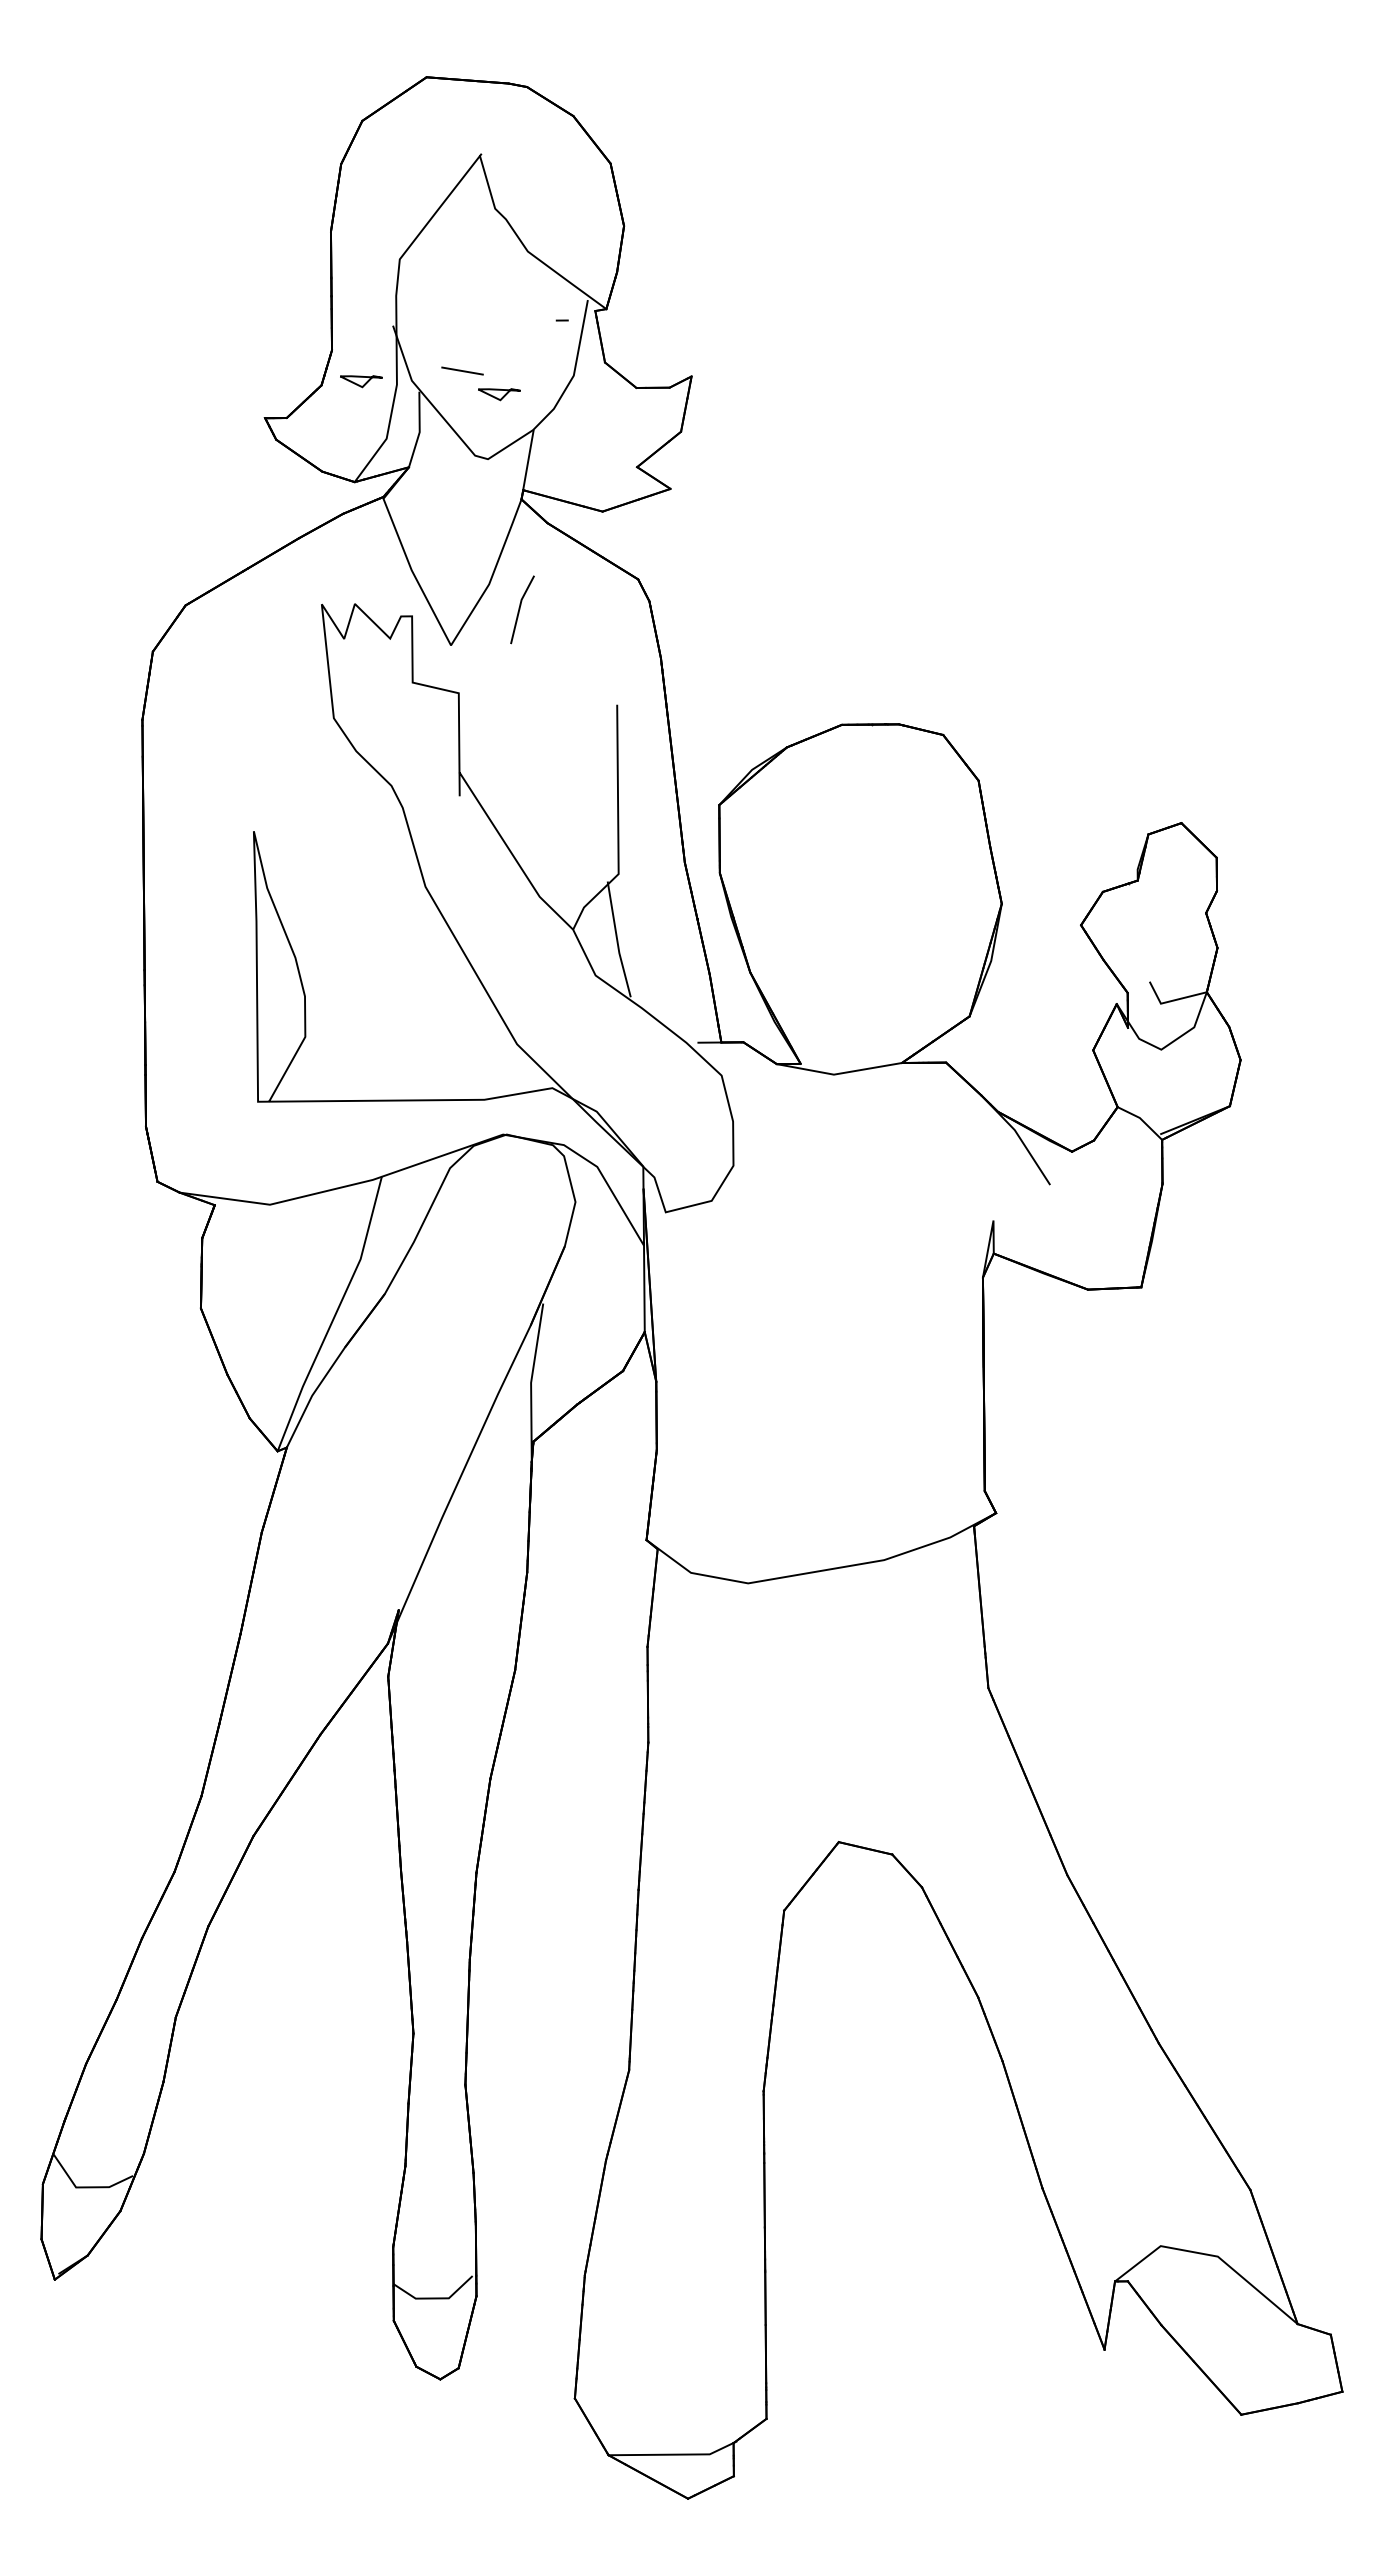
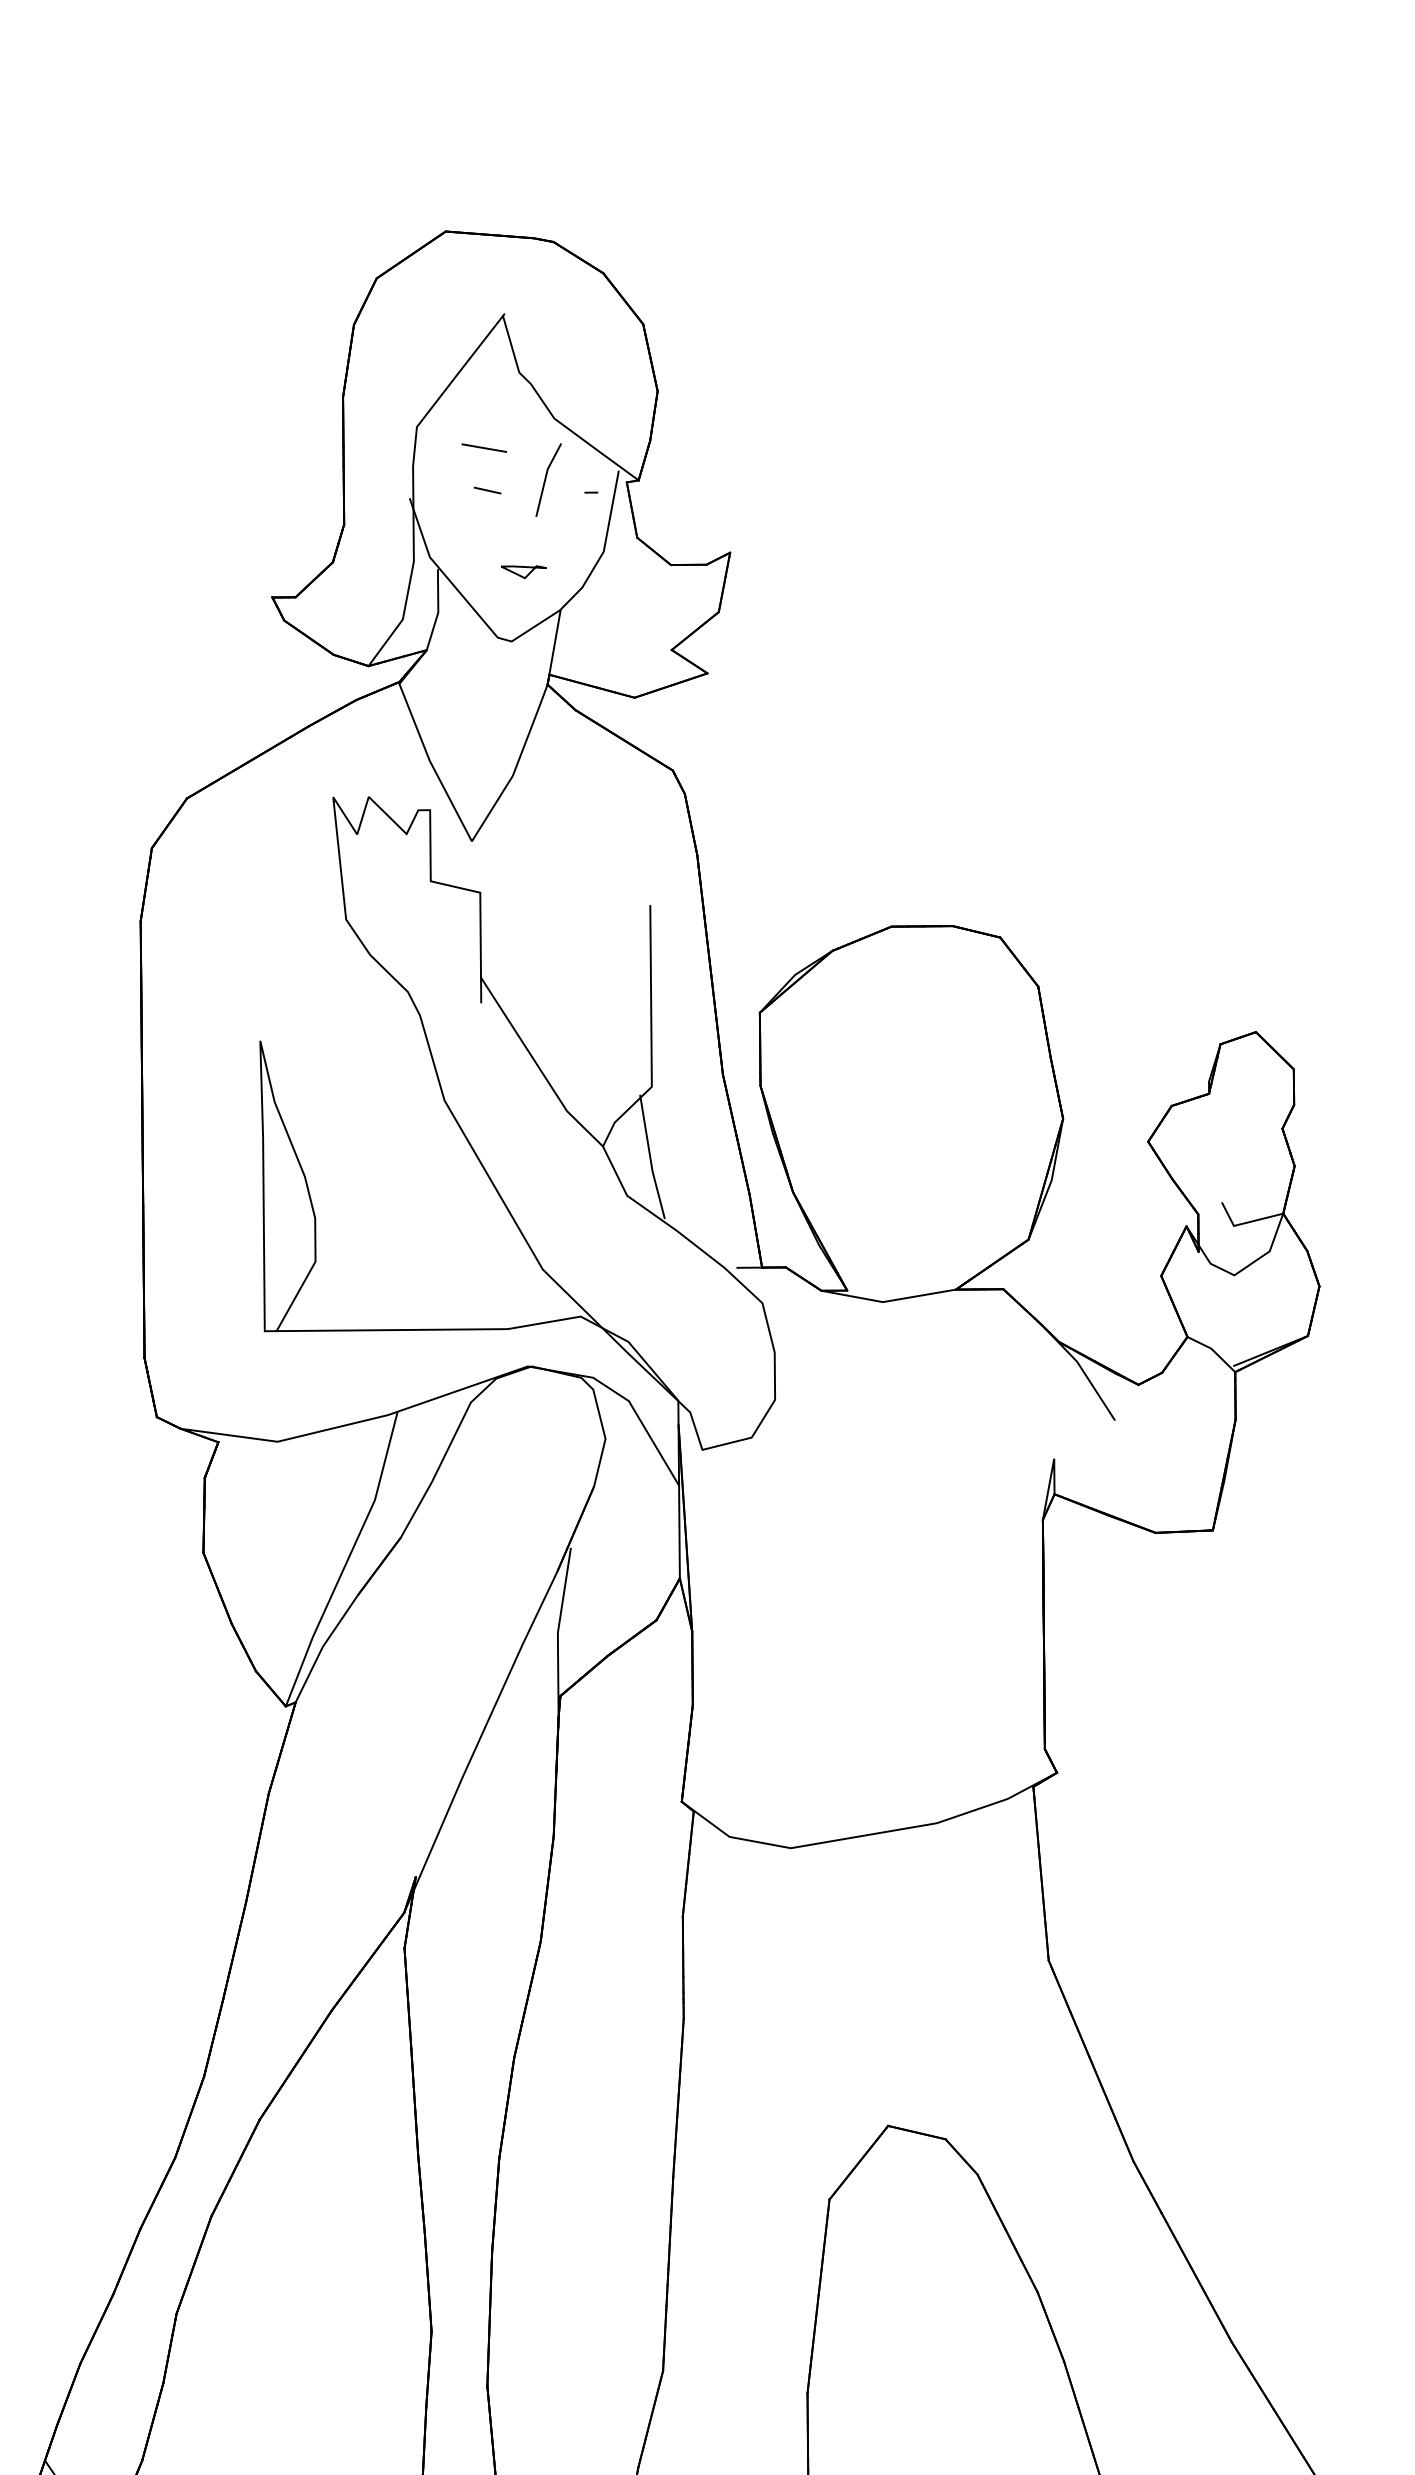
line: (465, 318) -> (487, 490), added
line: (462, 370) -> (484, 447), moved
part: (361, 381) -> (375, 558), removed
line: (520, 609) -> (546, 479), moved

